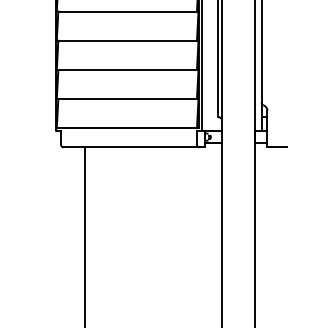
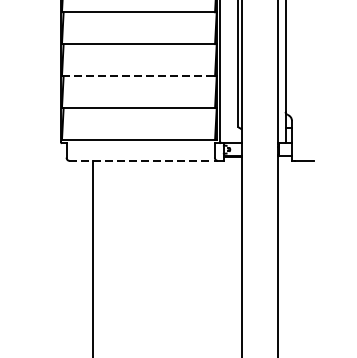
line: (127, 69) -> (139, 75), solid -> dashed
line: (131, 147) -> (143, 160), solid -> dashed

